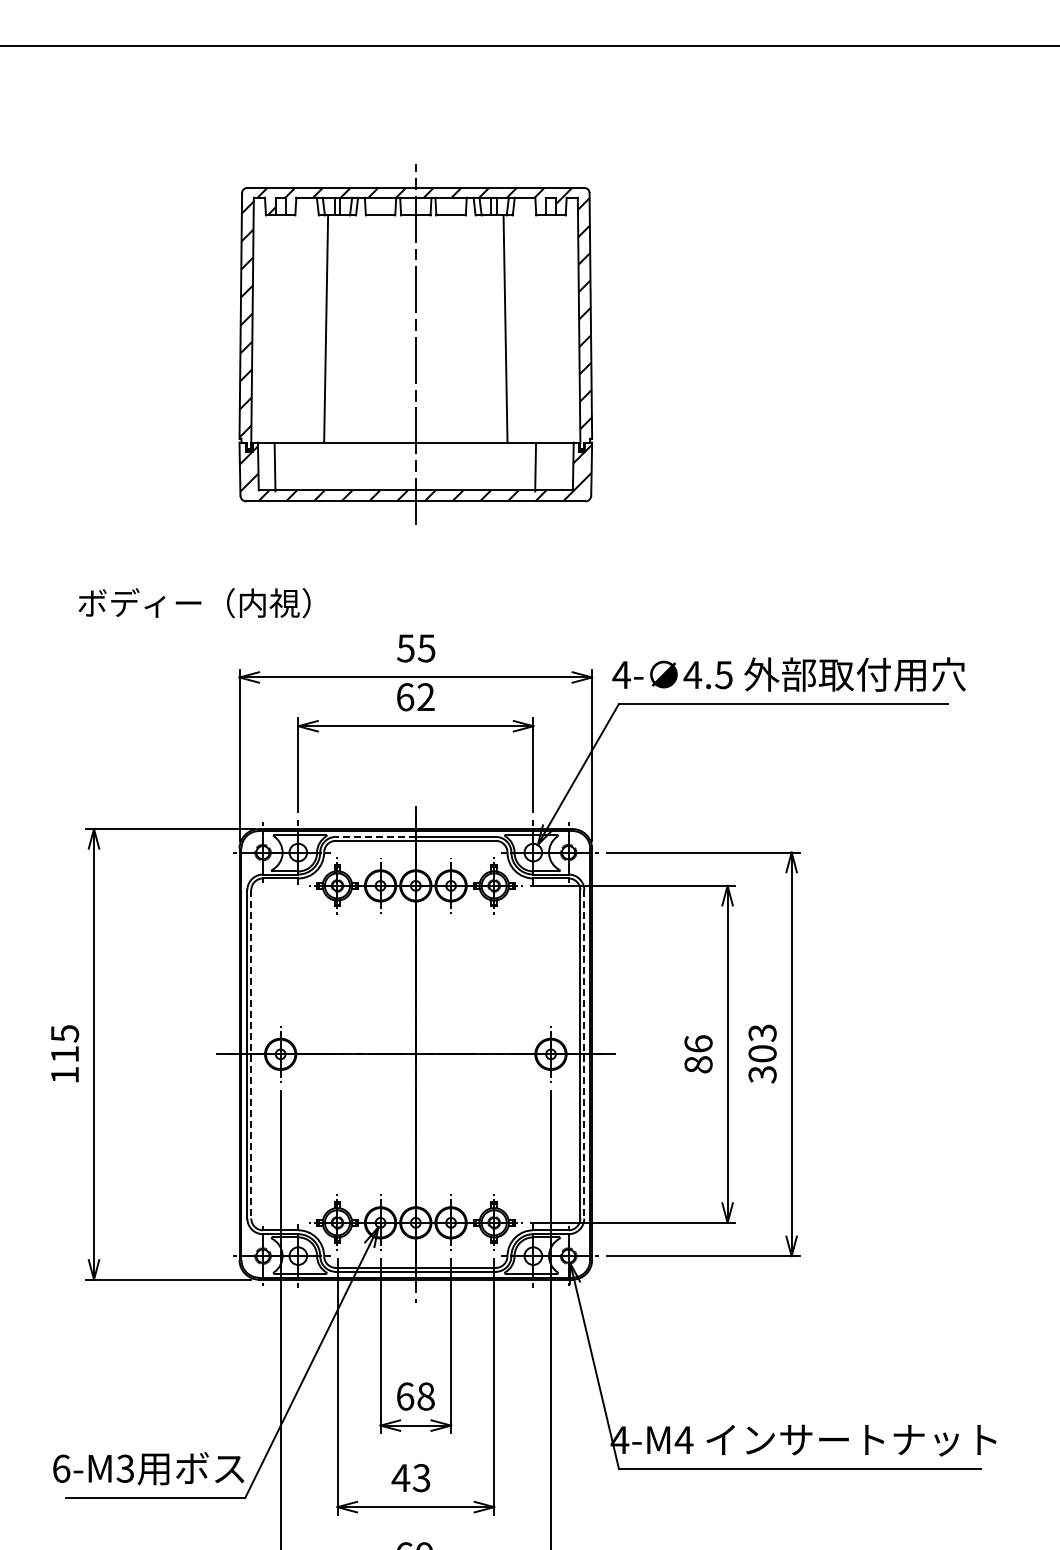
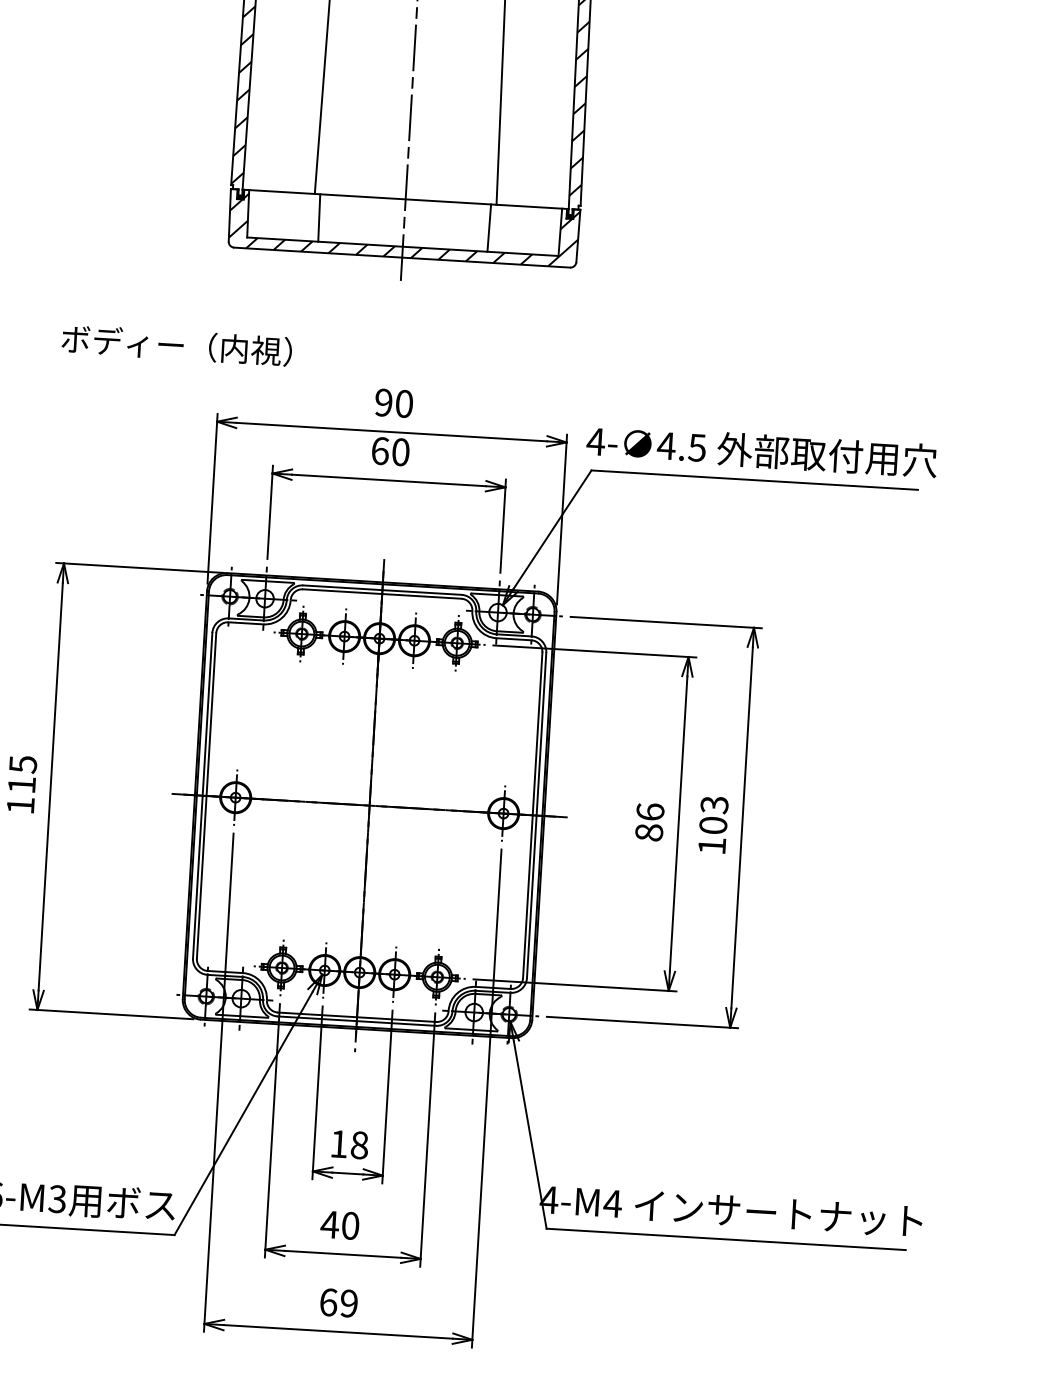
line: (274, 467) -> (318, 217), moved
line: (535, 467) -> (489, 228), moved
text: (416, 648) -> (394, 403), 55 -> 90
text: (425, 697) -> (400, 452), 62 -> 60
line: (375, 836) -> (342, 587), dashed -> solid
line: (251, 1054) -> (206, 796), dashed -> solid
line: (584, 1054) -> (536, 815), dashed -> solid
text: (762, 1074) -> (712, 845), 303 -> 103
text: (405, 1396) -> (339, 1144), 68 -> 18
text: (421, 1478) -> (350, 1226), 43 -> 40

